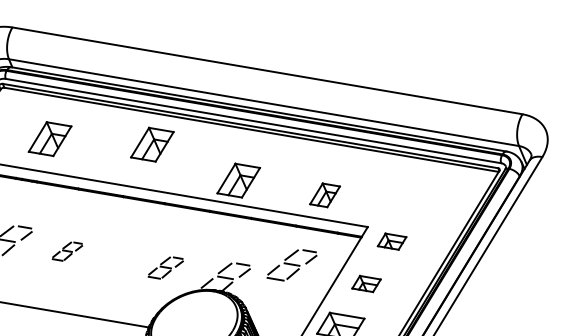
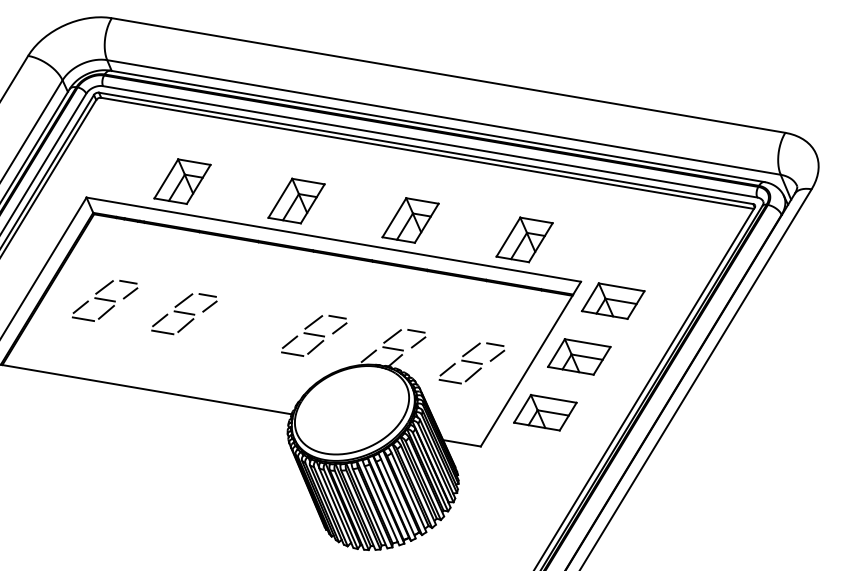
part: (50, 139) -> (182, 181), moved
part: (152, 144) -> (296, 200), moved
part: (324, 195) -> (524, 239), size x1.43
part: (391, 241) -> (612, 300), size x1.67
part: (67, 251) -> (184, 314), size x1.67
part: (291, 265) -> (471, 363), moved
part: (165, 267) -> (314, 335), size x1.43
part: (366, 283) -> (579, 356), size x1.67

